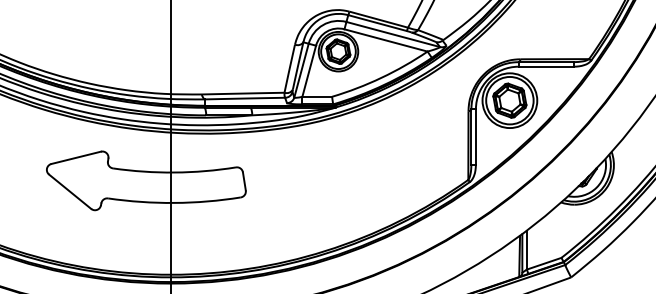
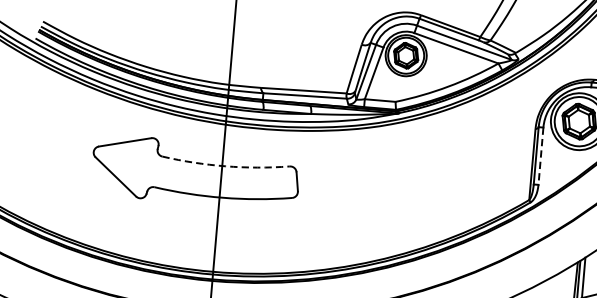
line: (475, 136) -> (540, 155), solid -> dashed
arc: (174, 172) -> (225, 166), solid -> dashed

